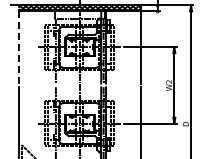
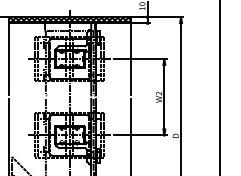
line: (18, 43) -> (8, 55), dashed -> solid

